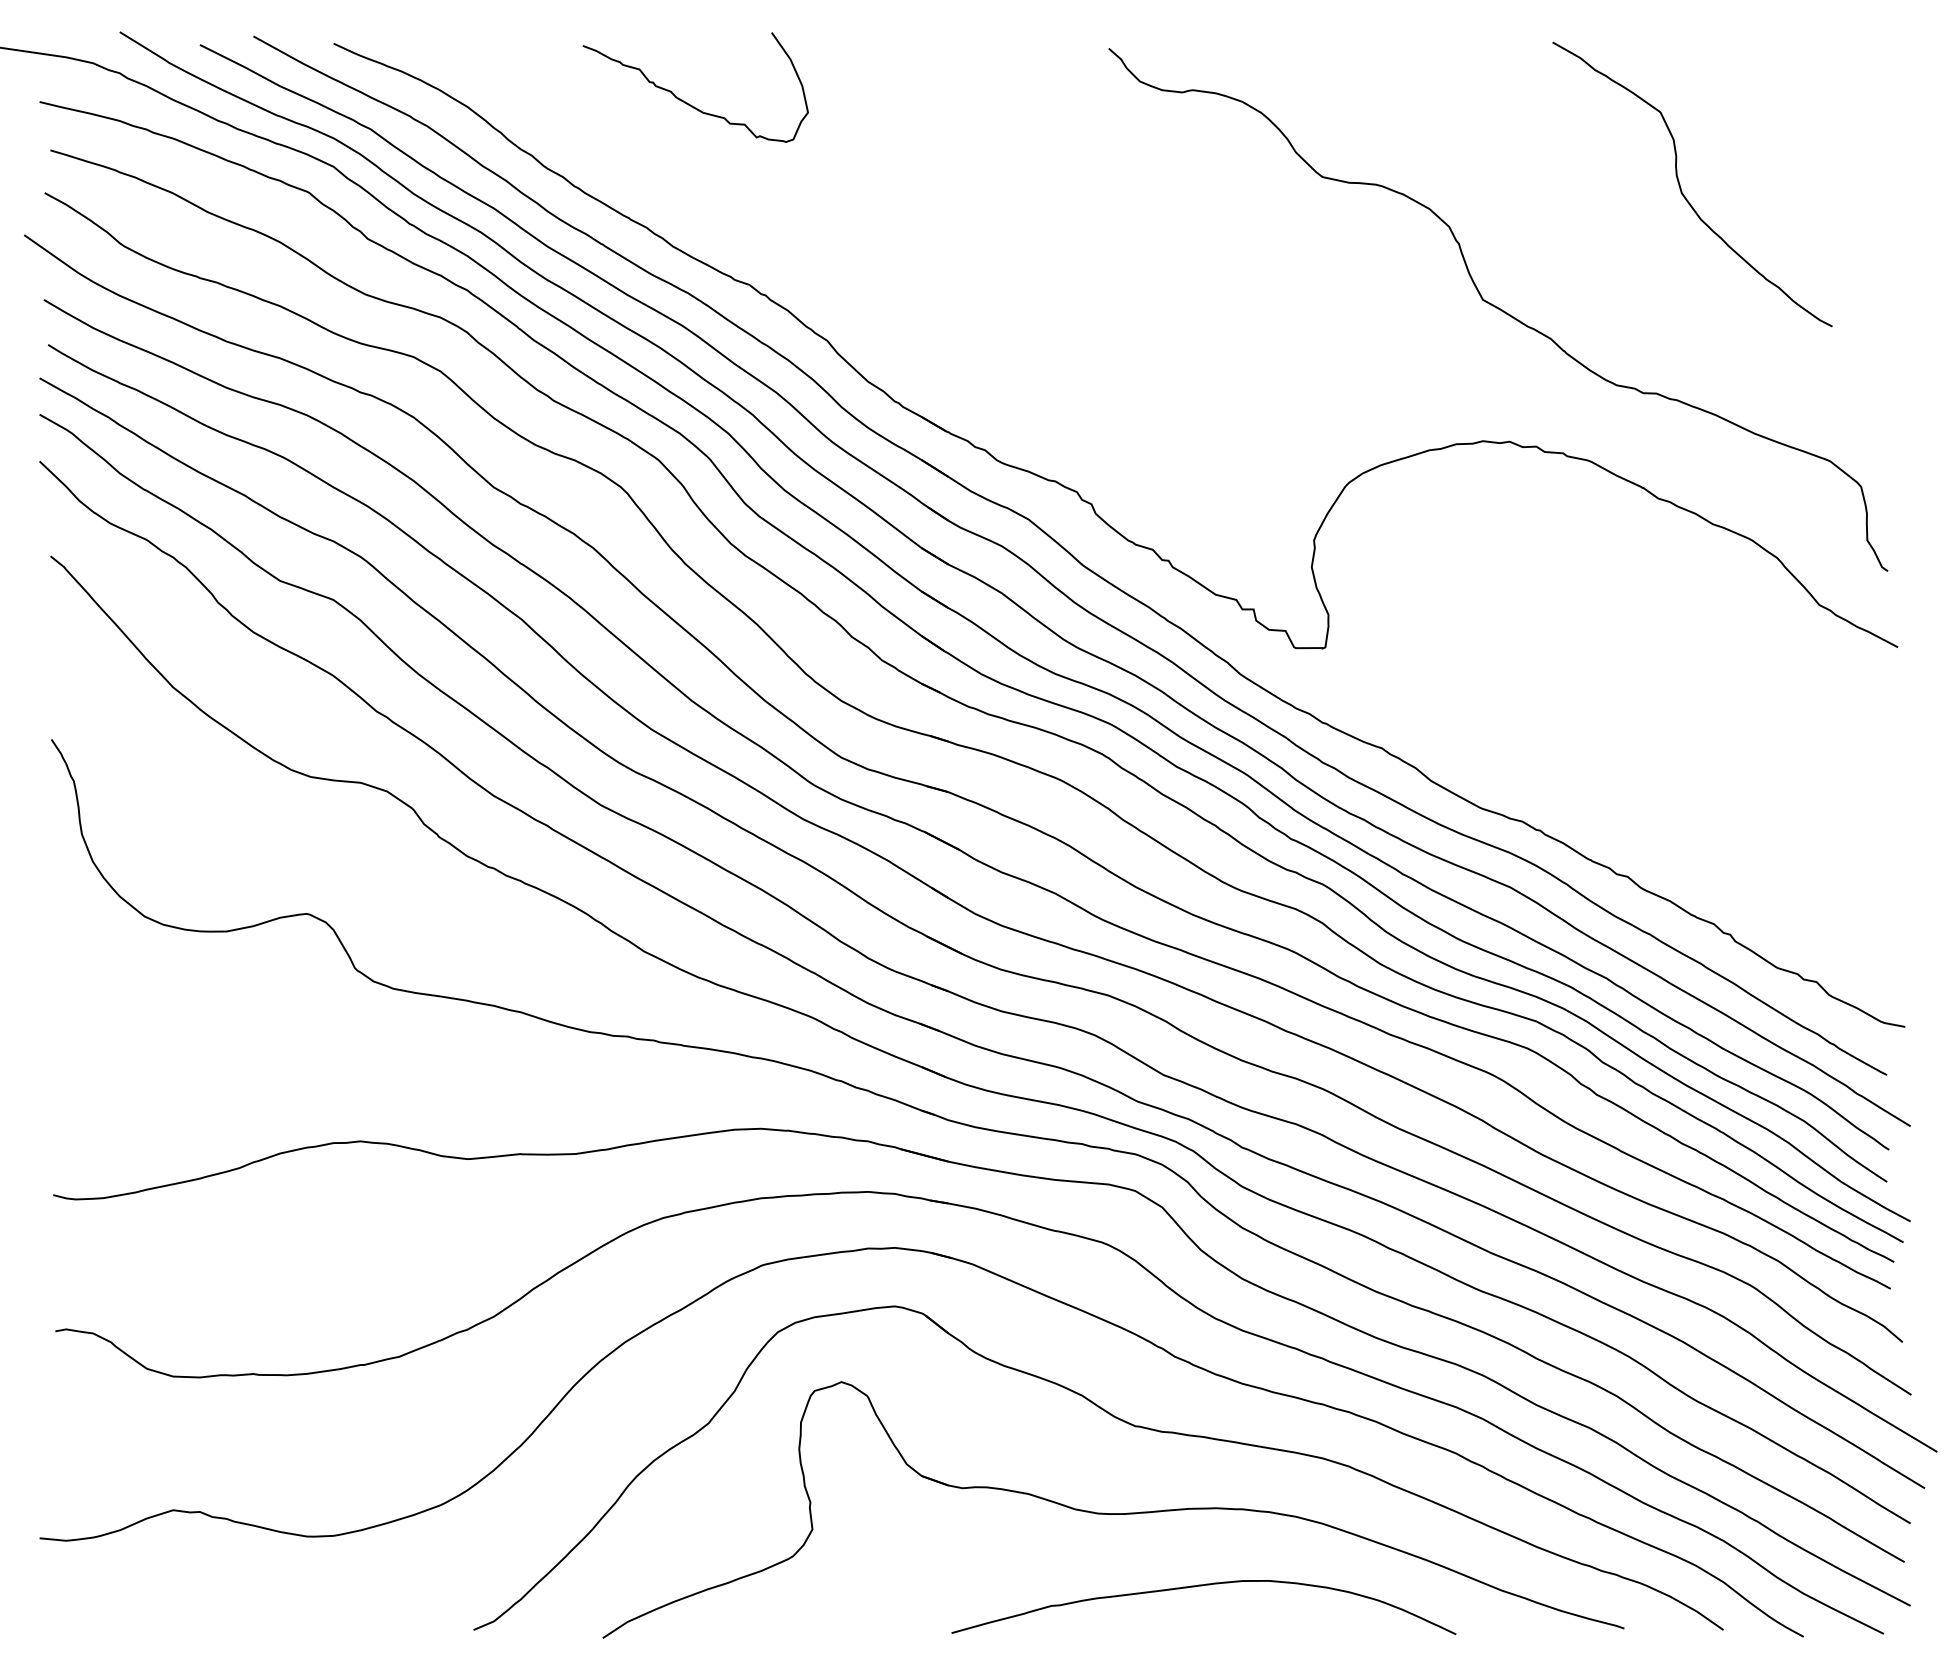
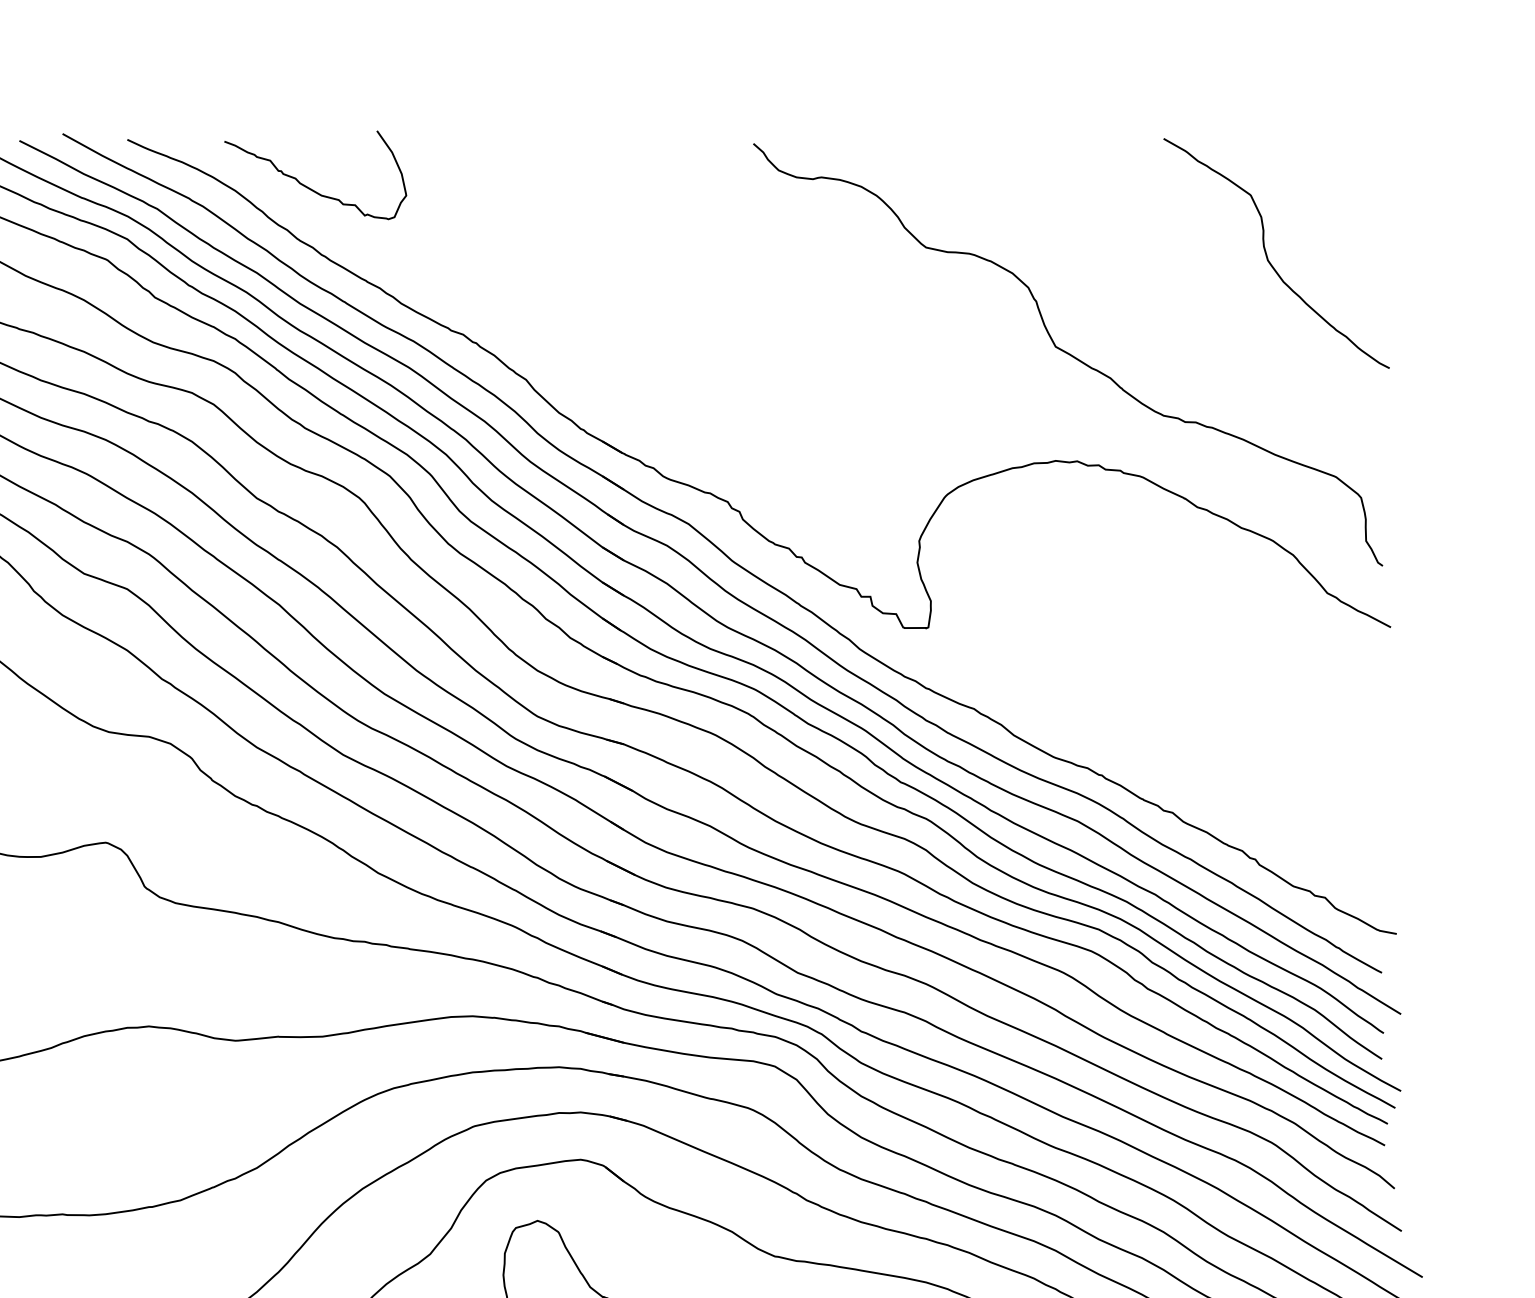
curve: (687, 102) -> (308, 187), moved
curve: (1681, 187) -> (1267, 255), moved

